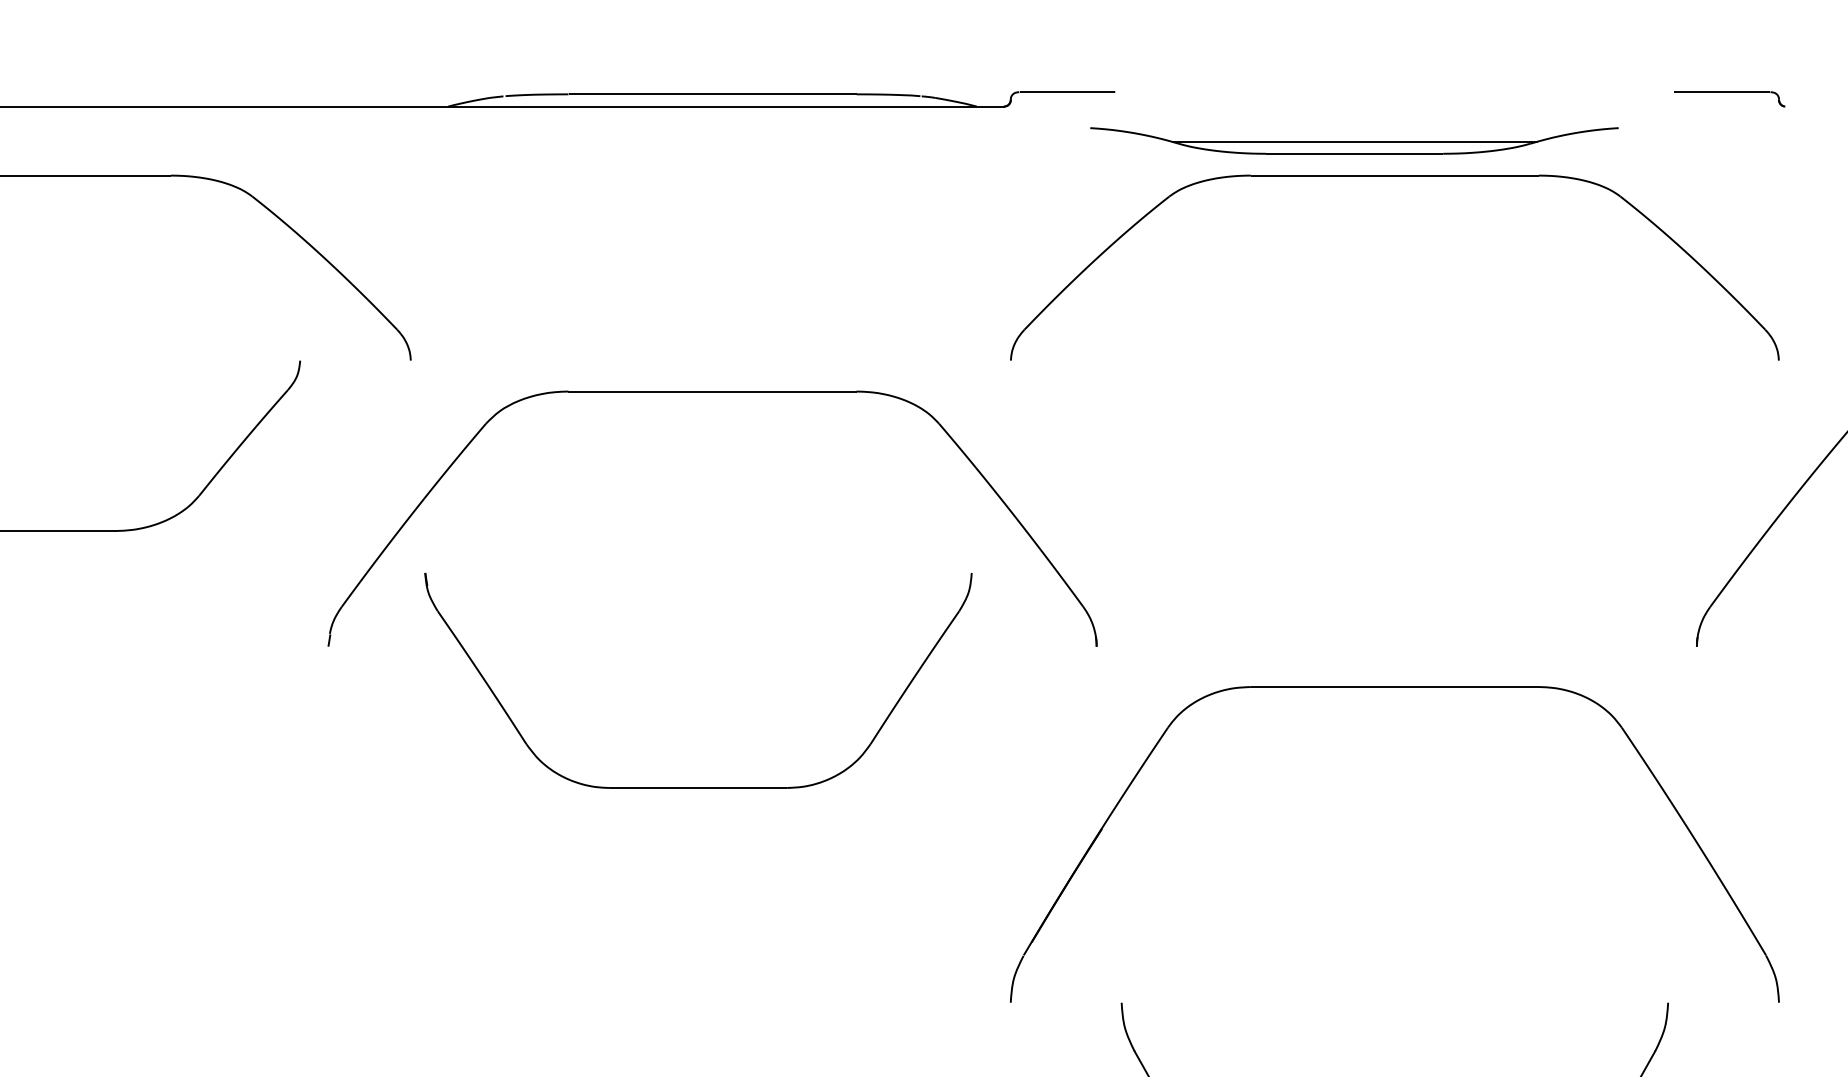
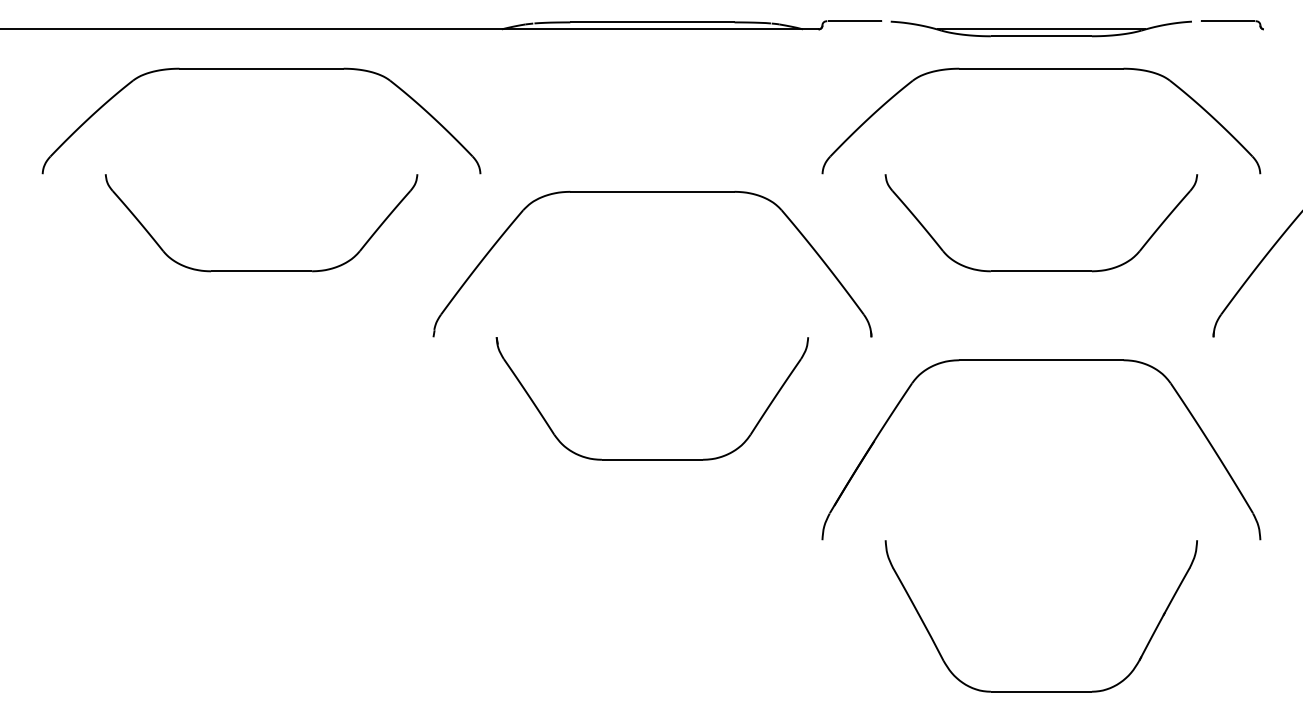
part: (1352, 140) -> (1040, 28), moved
part: (1395, 529) -> (1041, 270), added
part: (696, 787) -> (651, 459), moved

